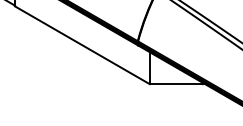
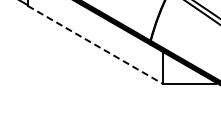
line: (82, 45) -> (95, 44), solid -> dashed

